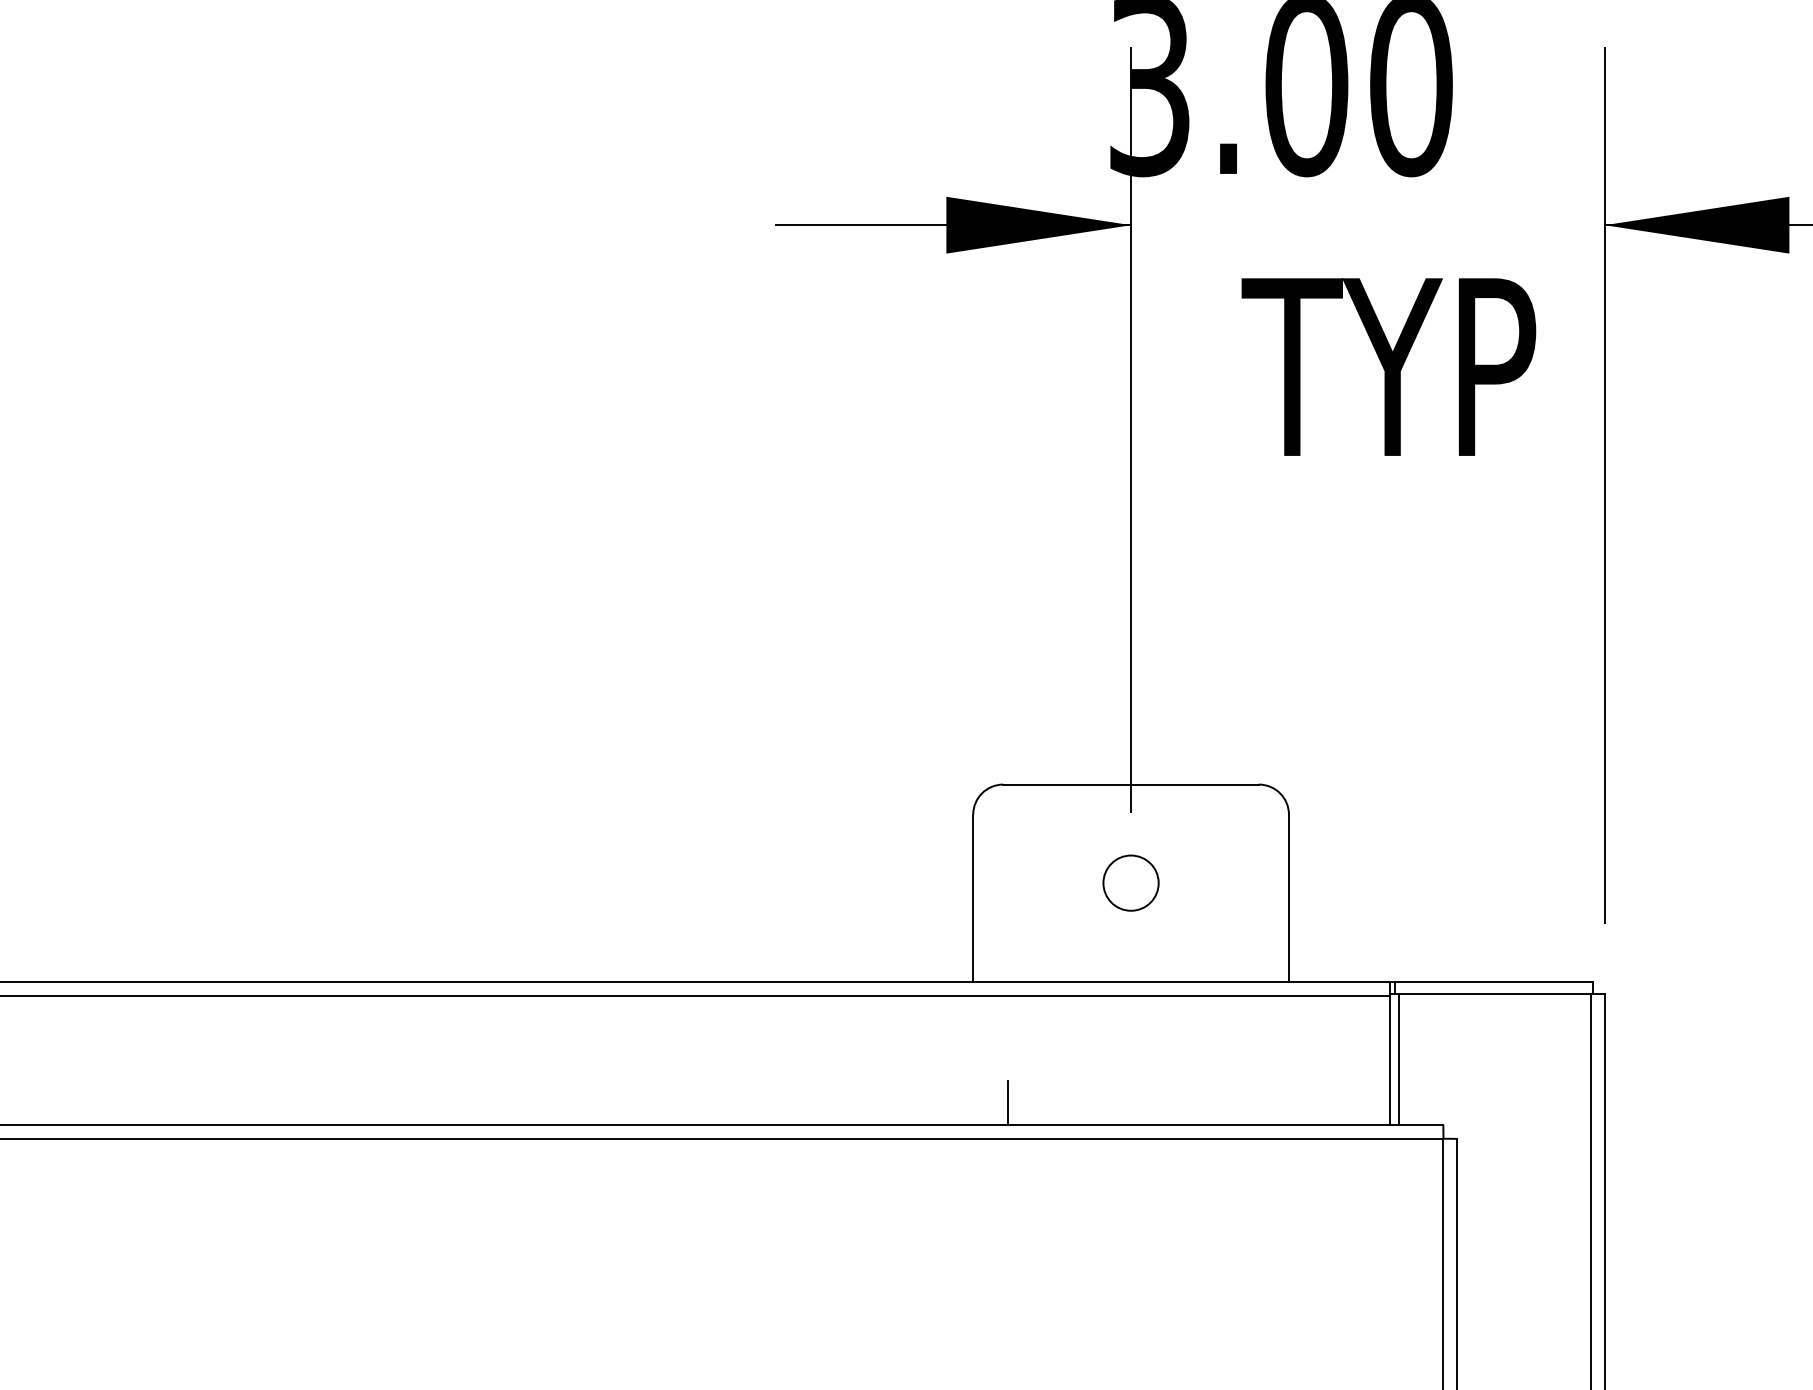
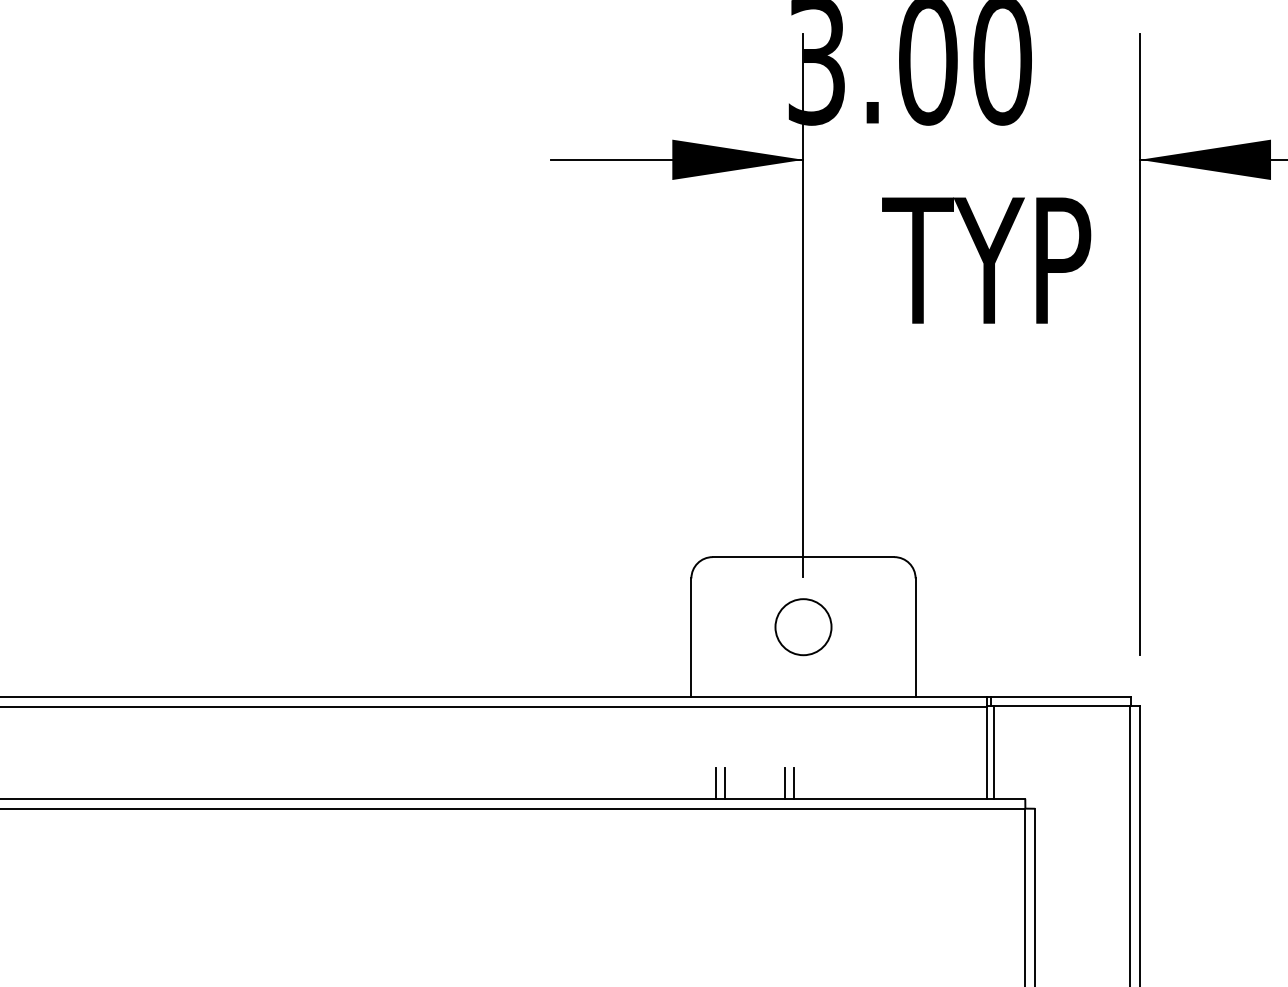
circle: (1130, 882) -> (803, 626), size x1.43
line: (1020, 1102) -> (724, 782), added
line: (1105, 1102) -> (785, 782), added
line: (1117, 1102) -> (793, 782), added

